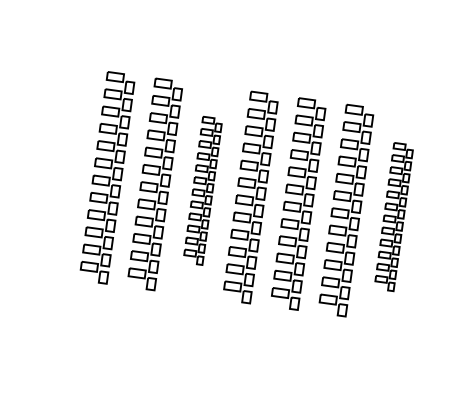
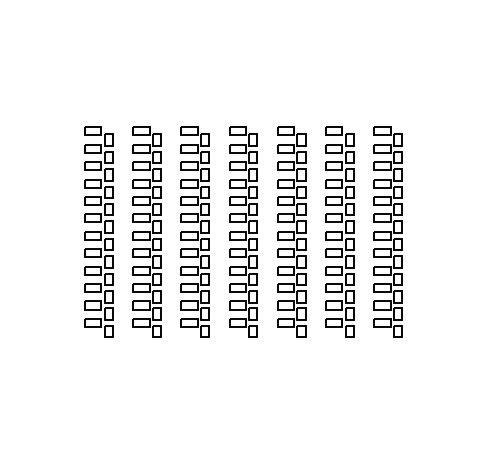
part: (202, 190) -> (194, 231), size x1.43
part: (393, 216) -> (387, 231), size x1.43

